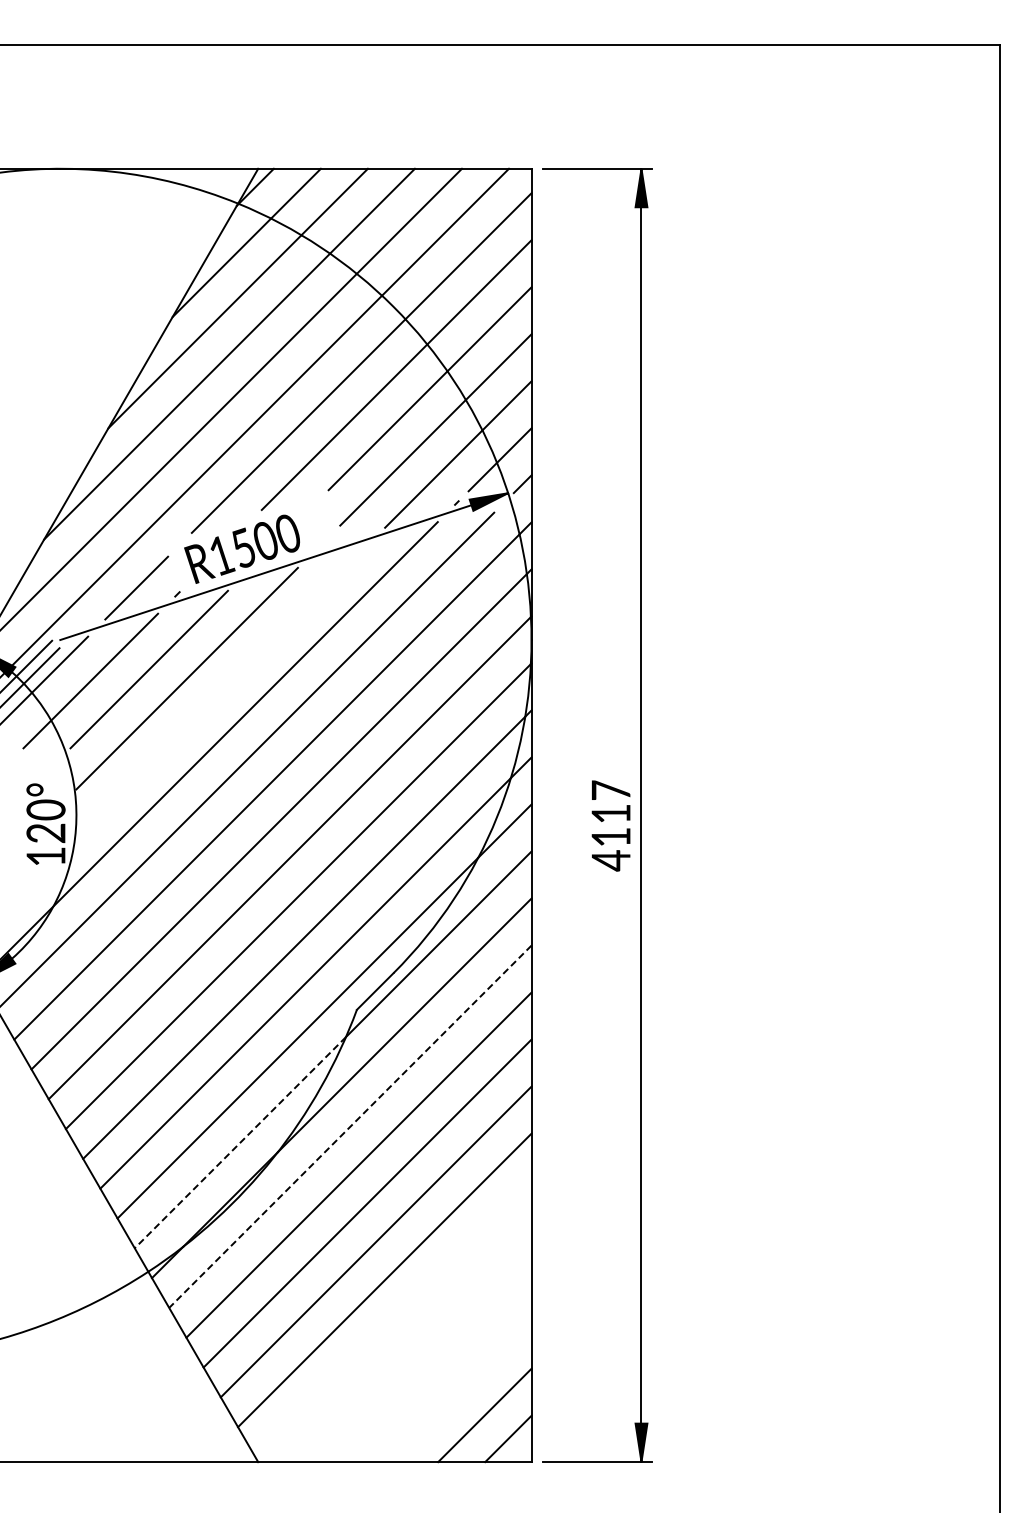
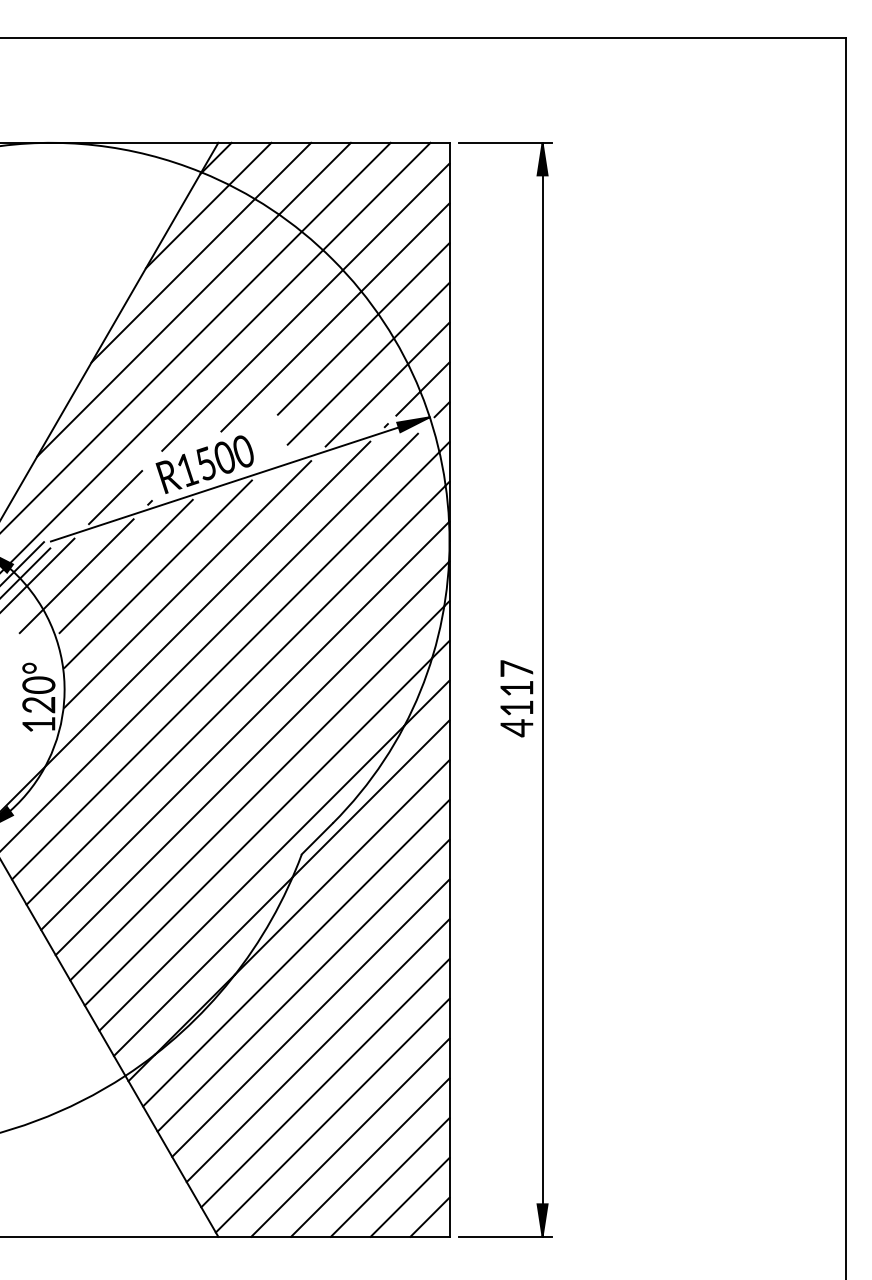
line: (221, 690) -> (187, 584), added
line: (350, 1127) -> (296, 953), dashed -> solid
line: (240, 1143) -> (203, 967), dashed -> solid
line: (393, 1318) -> (332, 1115), added
line: (414, 1344) -> (350, 1137), added
line: (437, 1368) -> (370, 1157), added
line: (461, 1391) -> (390, 1177), added

